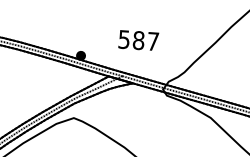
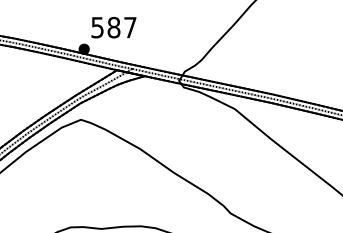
text: (138, 40) -> (113, 27), moved

